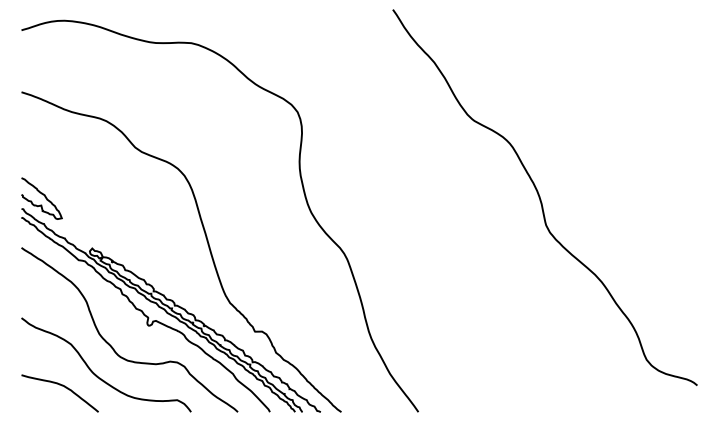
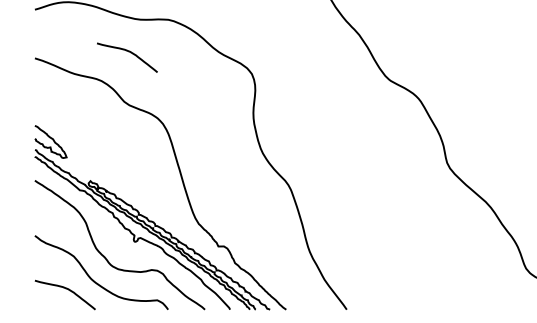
curve: (140, 84) -> (128, 52), added

